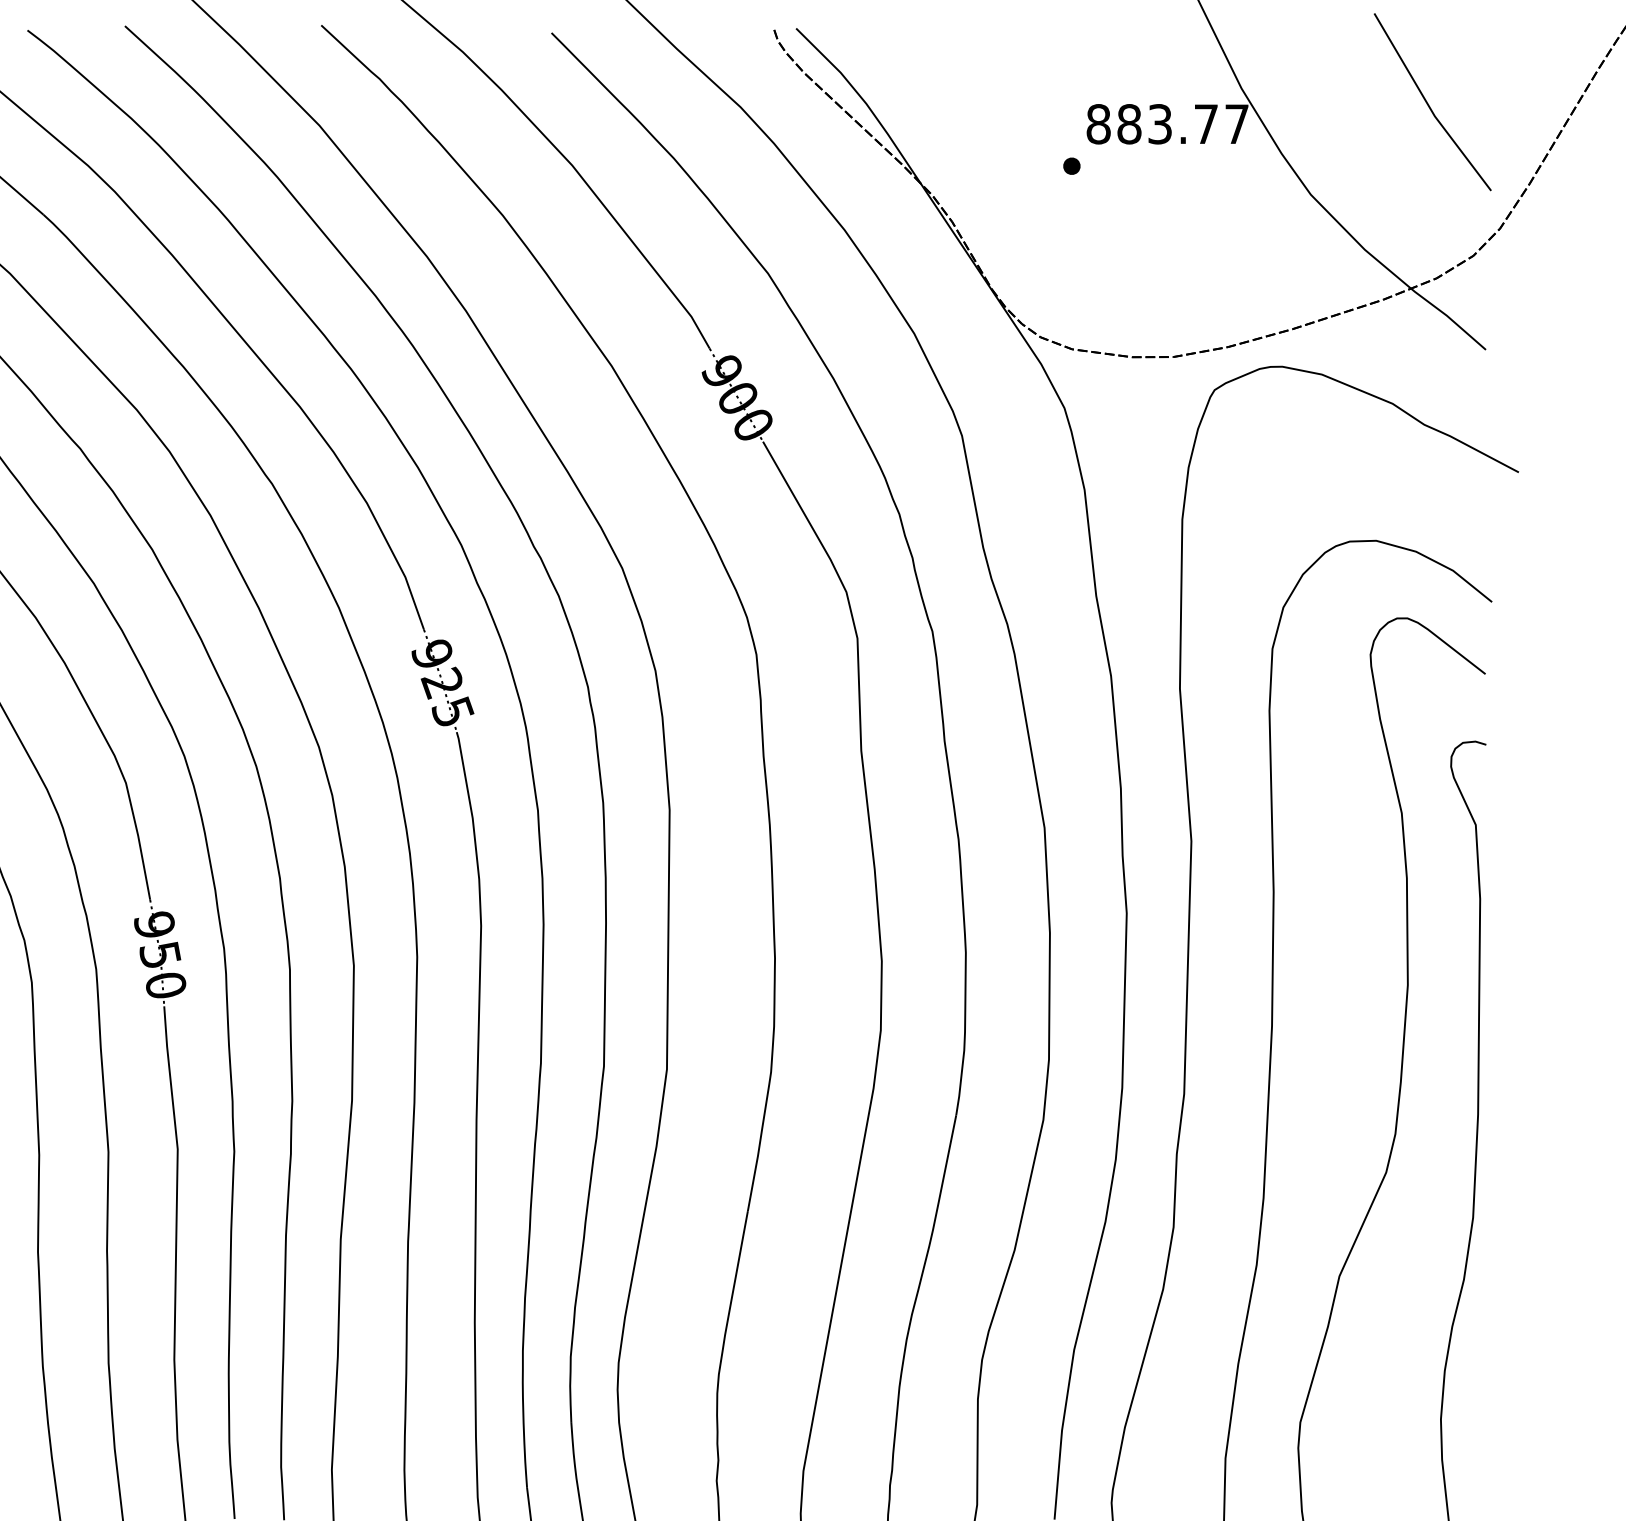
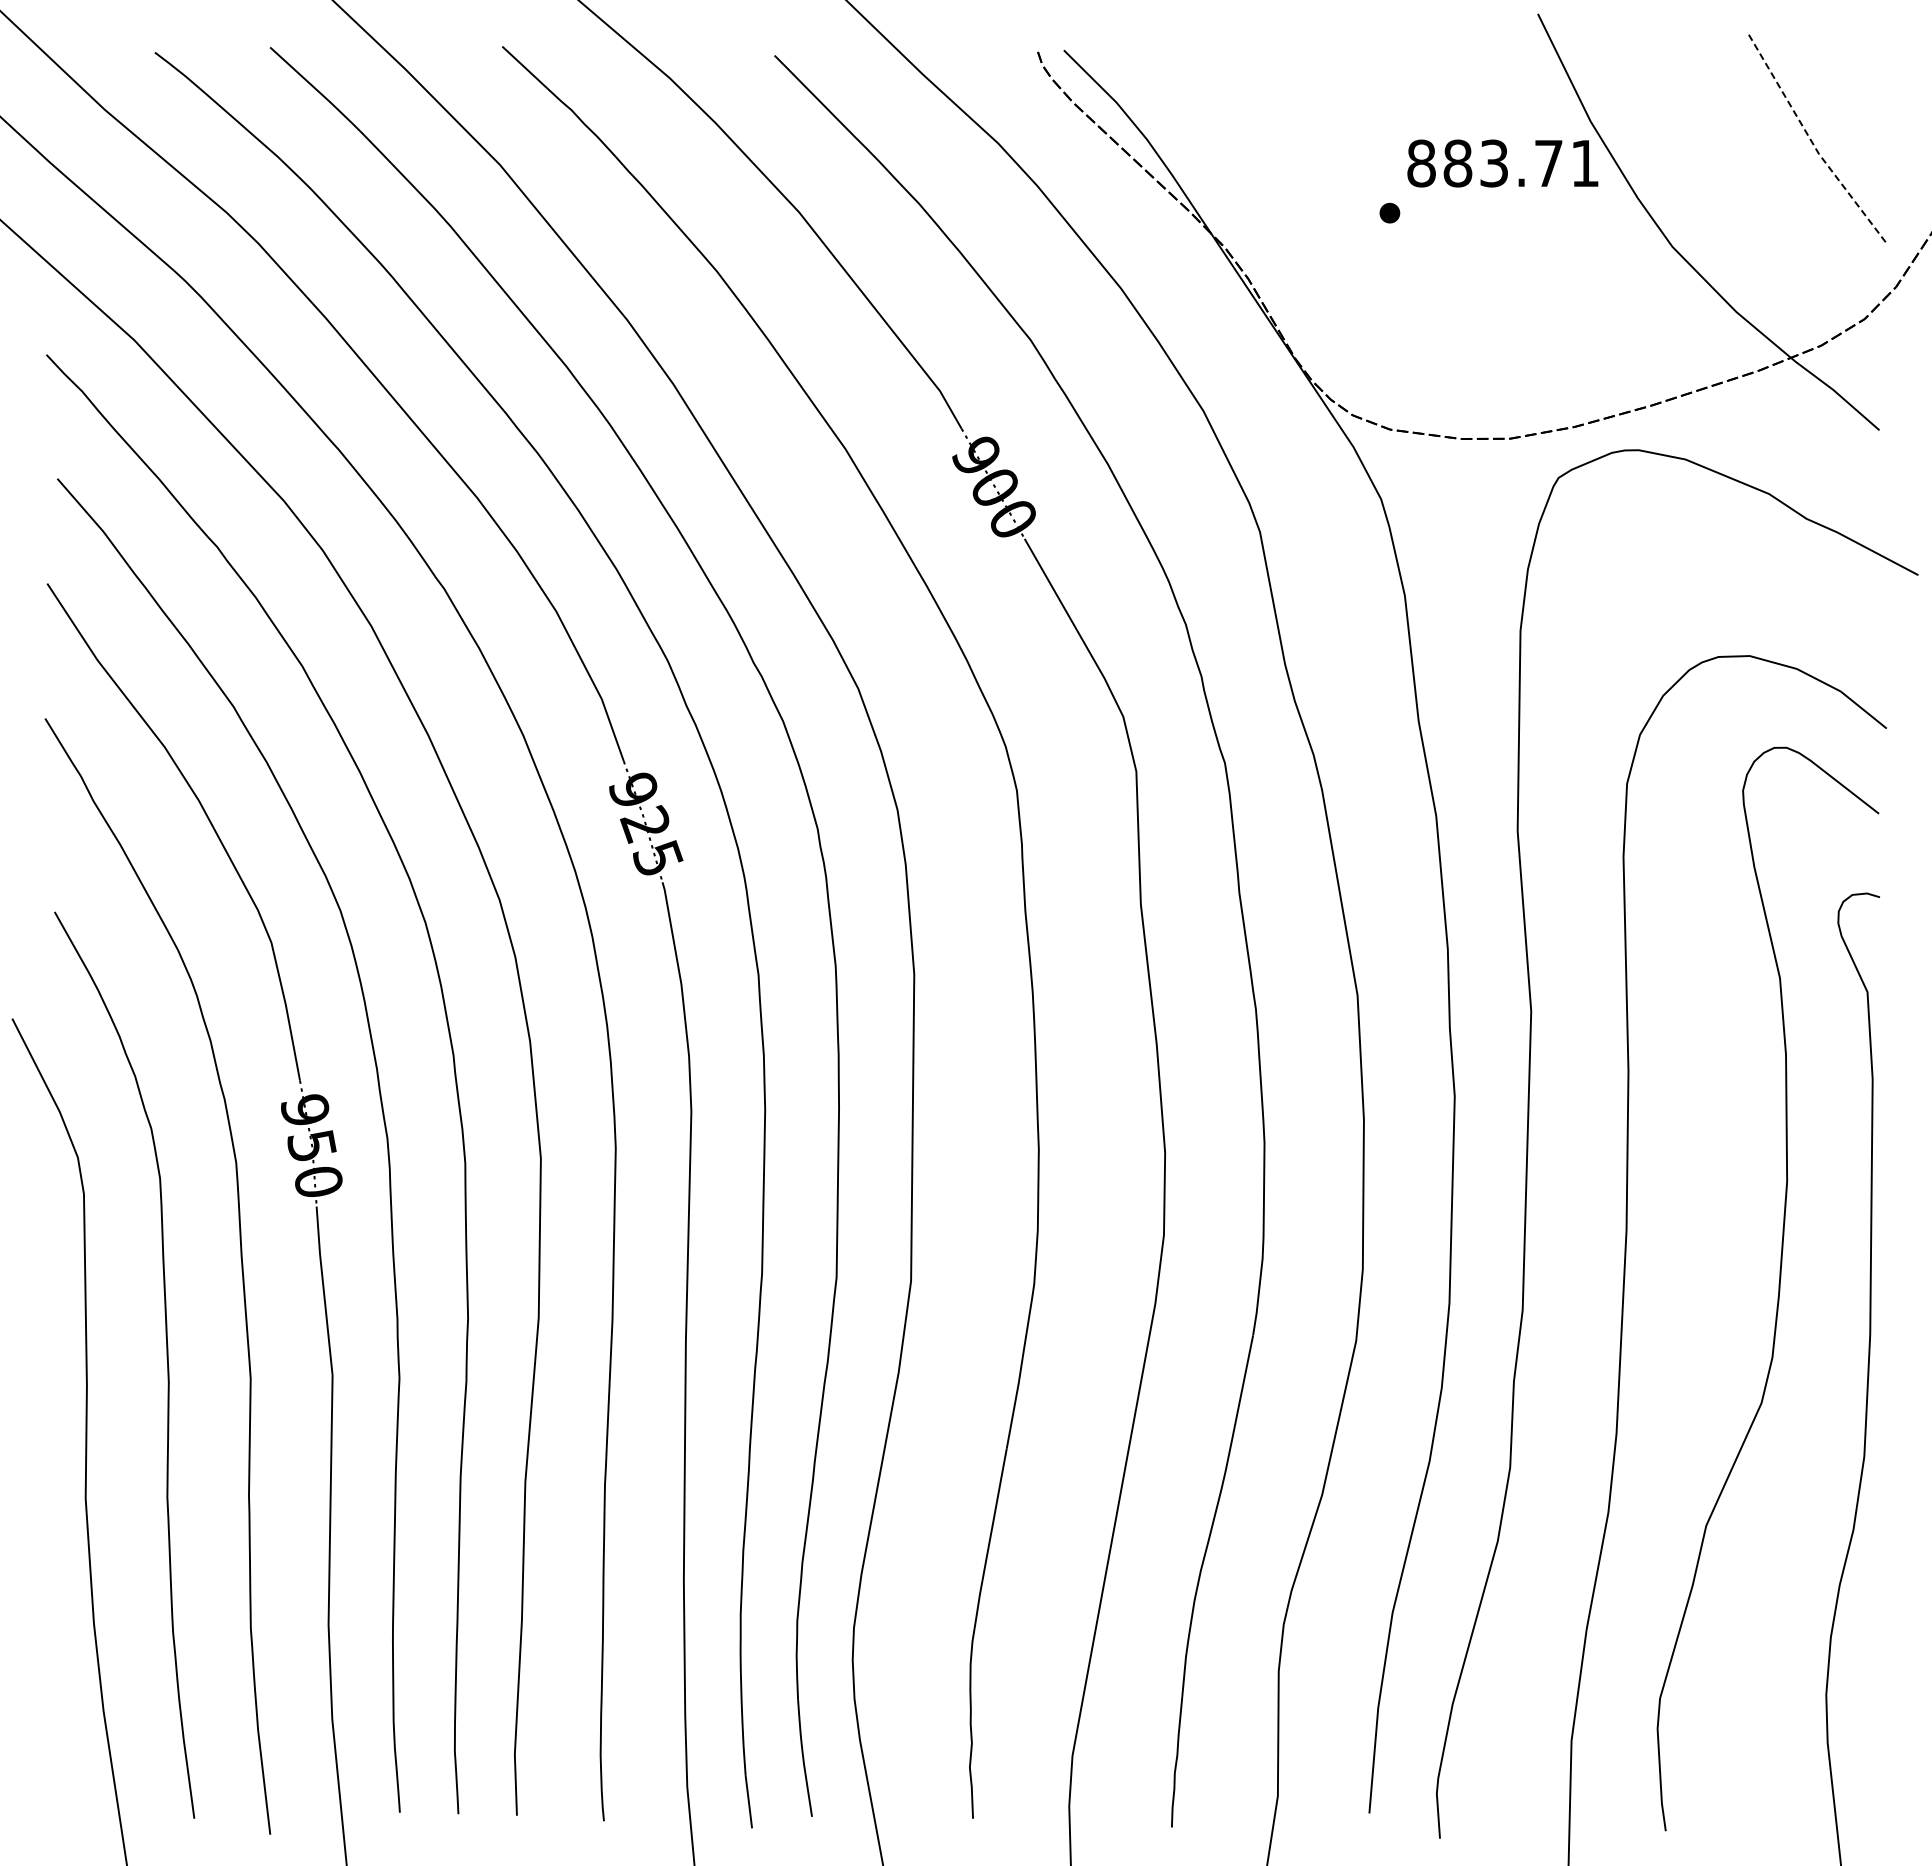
line: (1428, 105) -> (1811, 141), solid -> dashed
text: (1236, 124) -> (1584, 163), 883.77 -> 883.71

